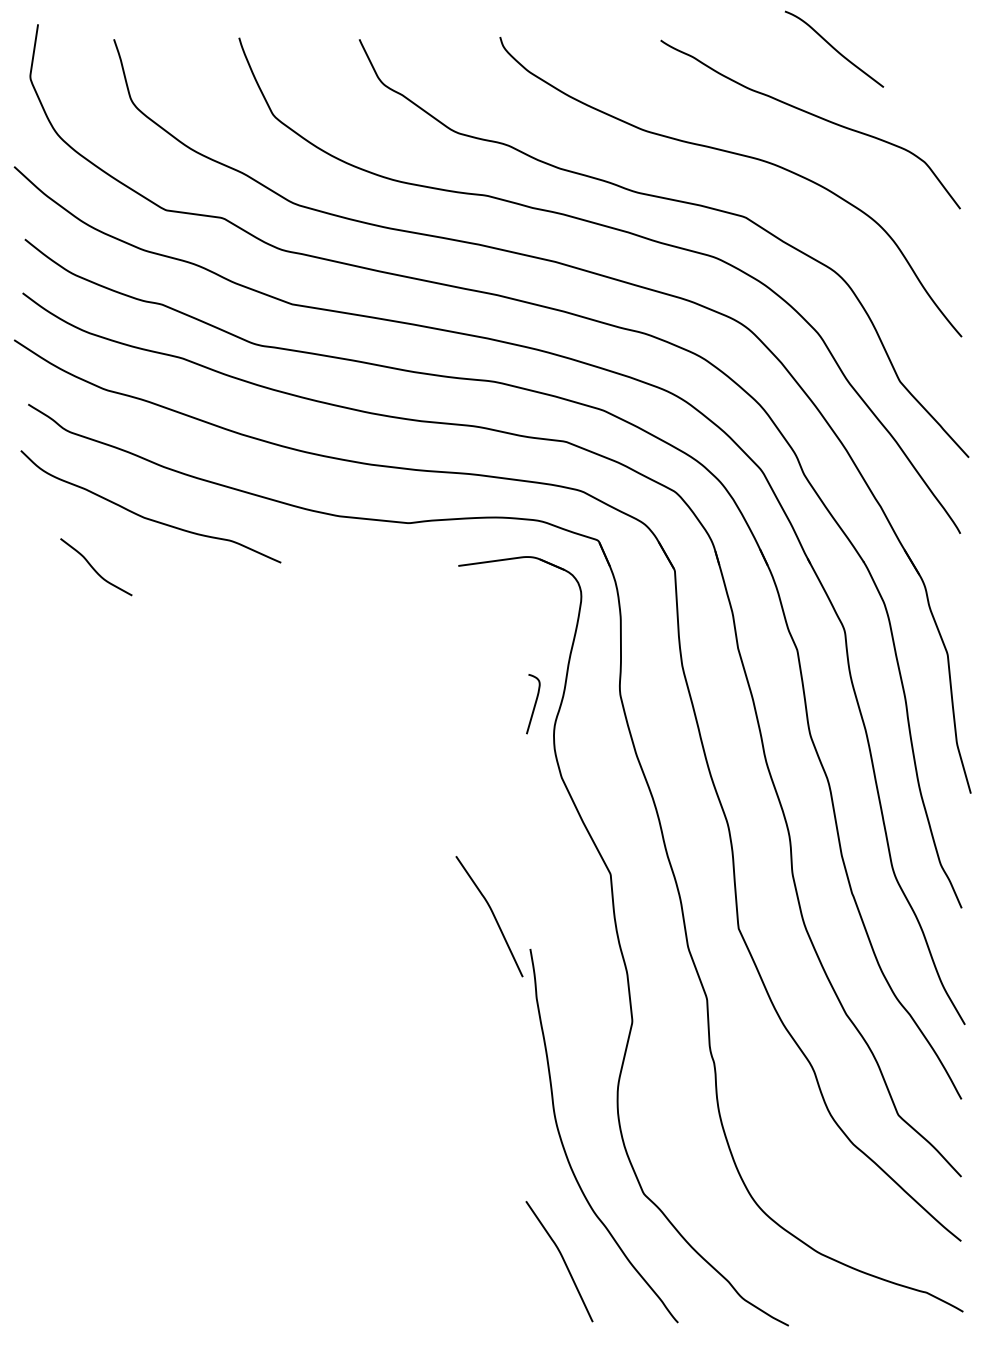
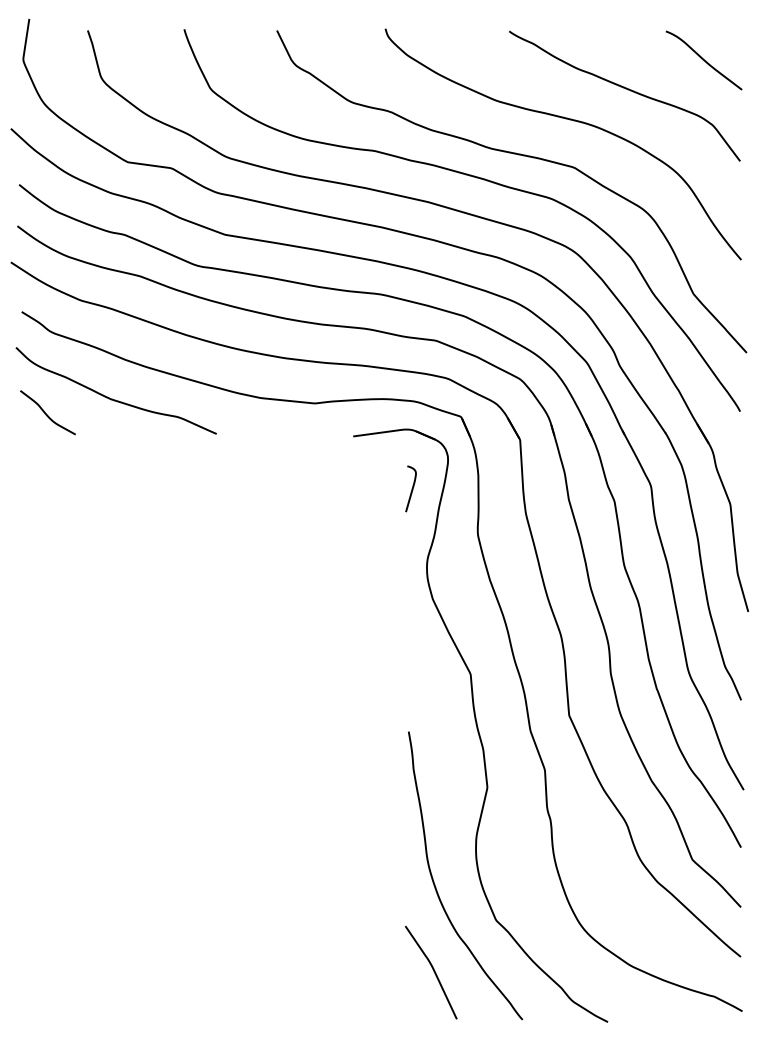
curve: (834, 48) -> (704, 59), moved
curve: (94, 568) -> (46, 413), moved
curve: (534, 704) -> (411, 489), moved
curve: (492, 914) -> (379, 705), removed

